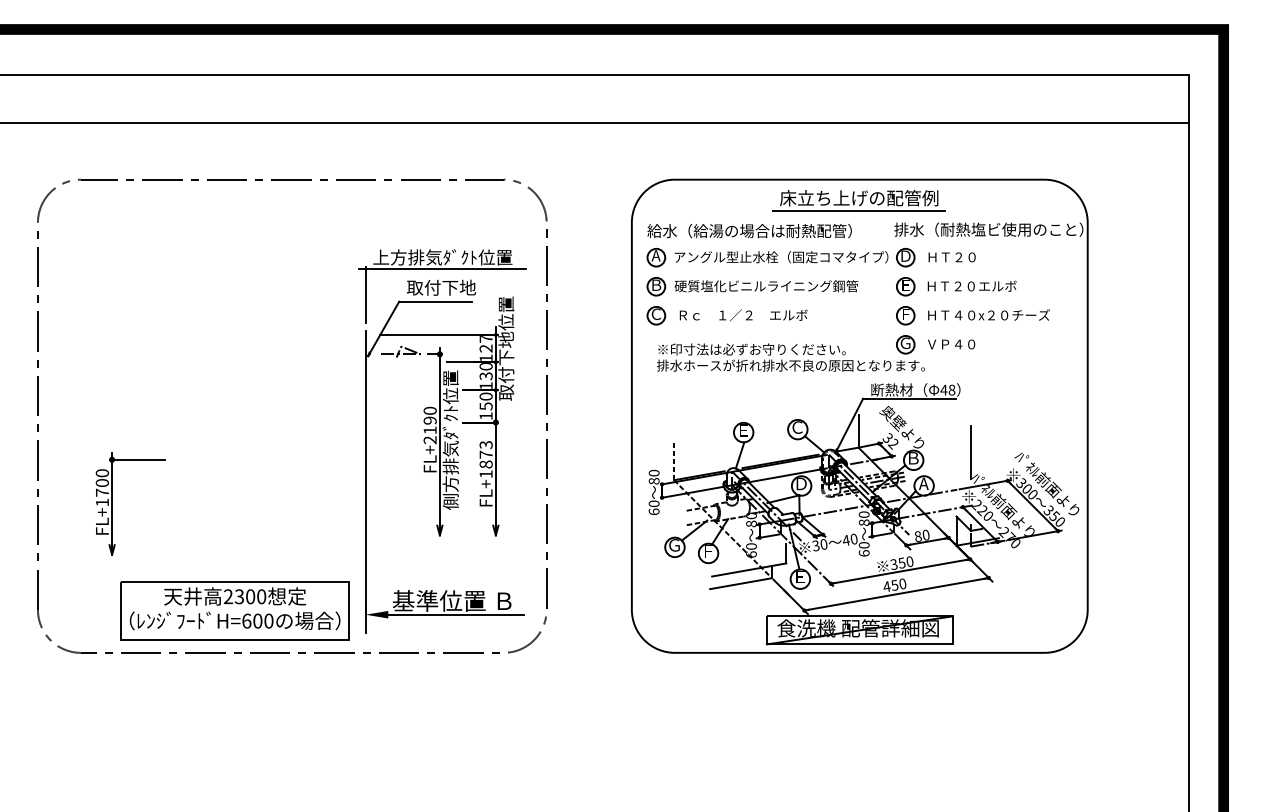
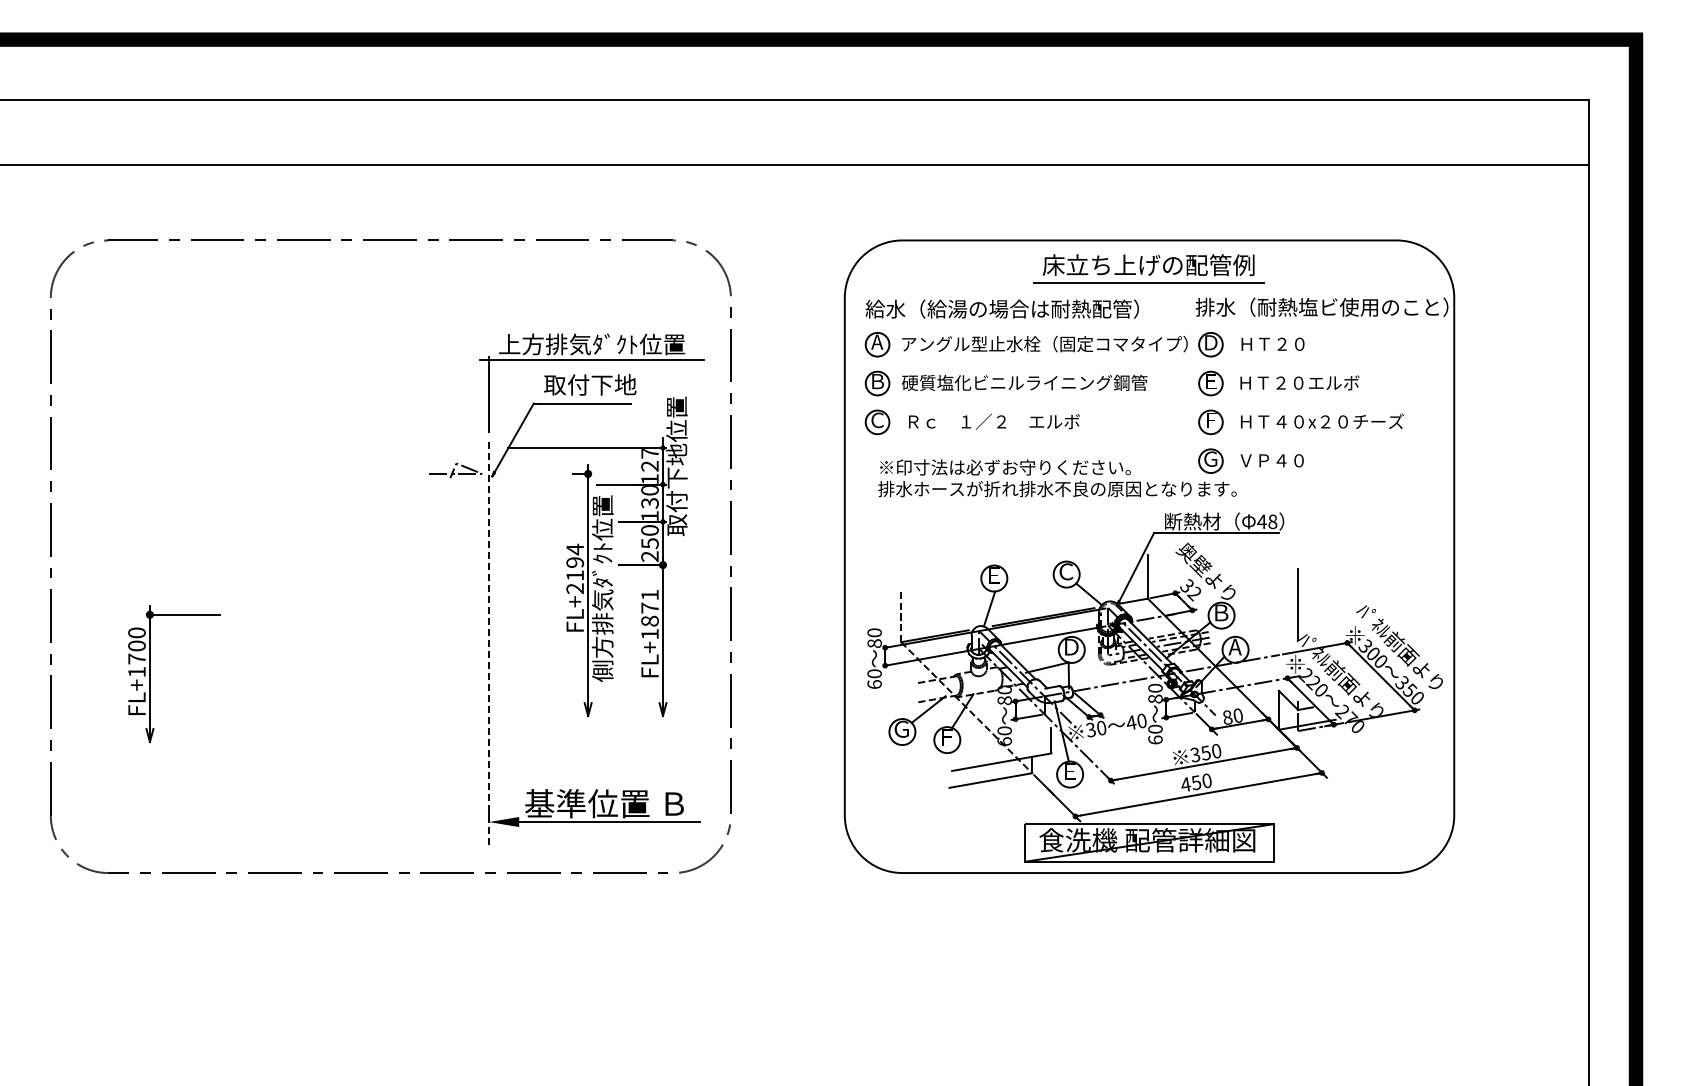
line: (399, 351) -> (454, 470), moved
text: (430, 410) -> (575, 549), FL+2190 -> FL+2194
text: (485, 416) -> (649, 556), 150 -> 250
text: (485, 444) -> (649, 594), FL+1873 -> FL+1871
line: (366, 481) -> (489, 644), solid -> dashed
part: (234, 610) -> (313, 816), removed

